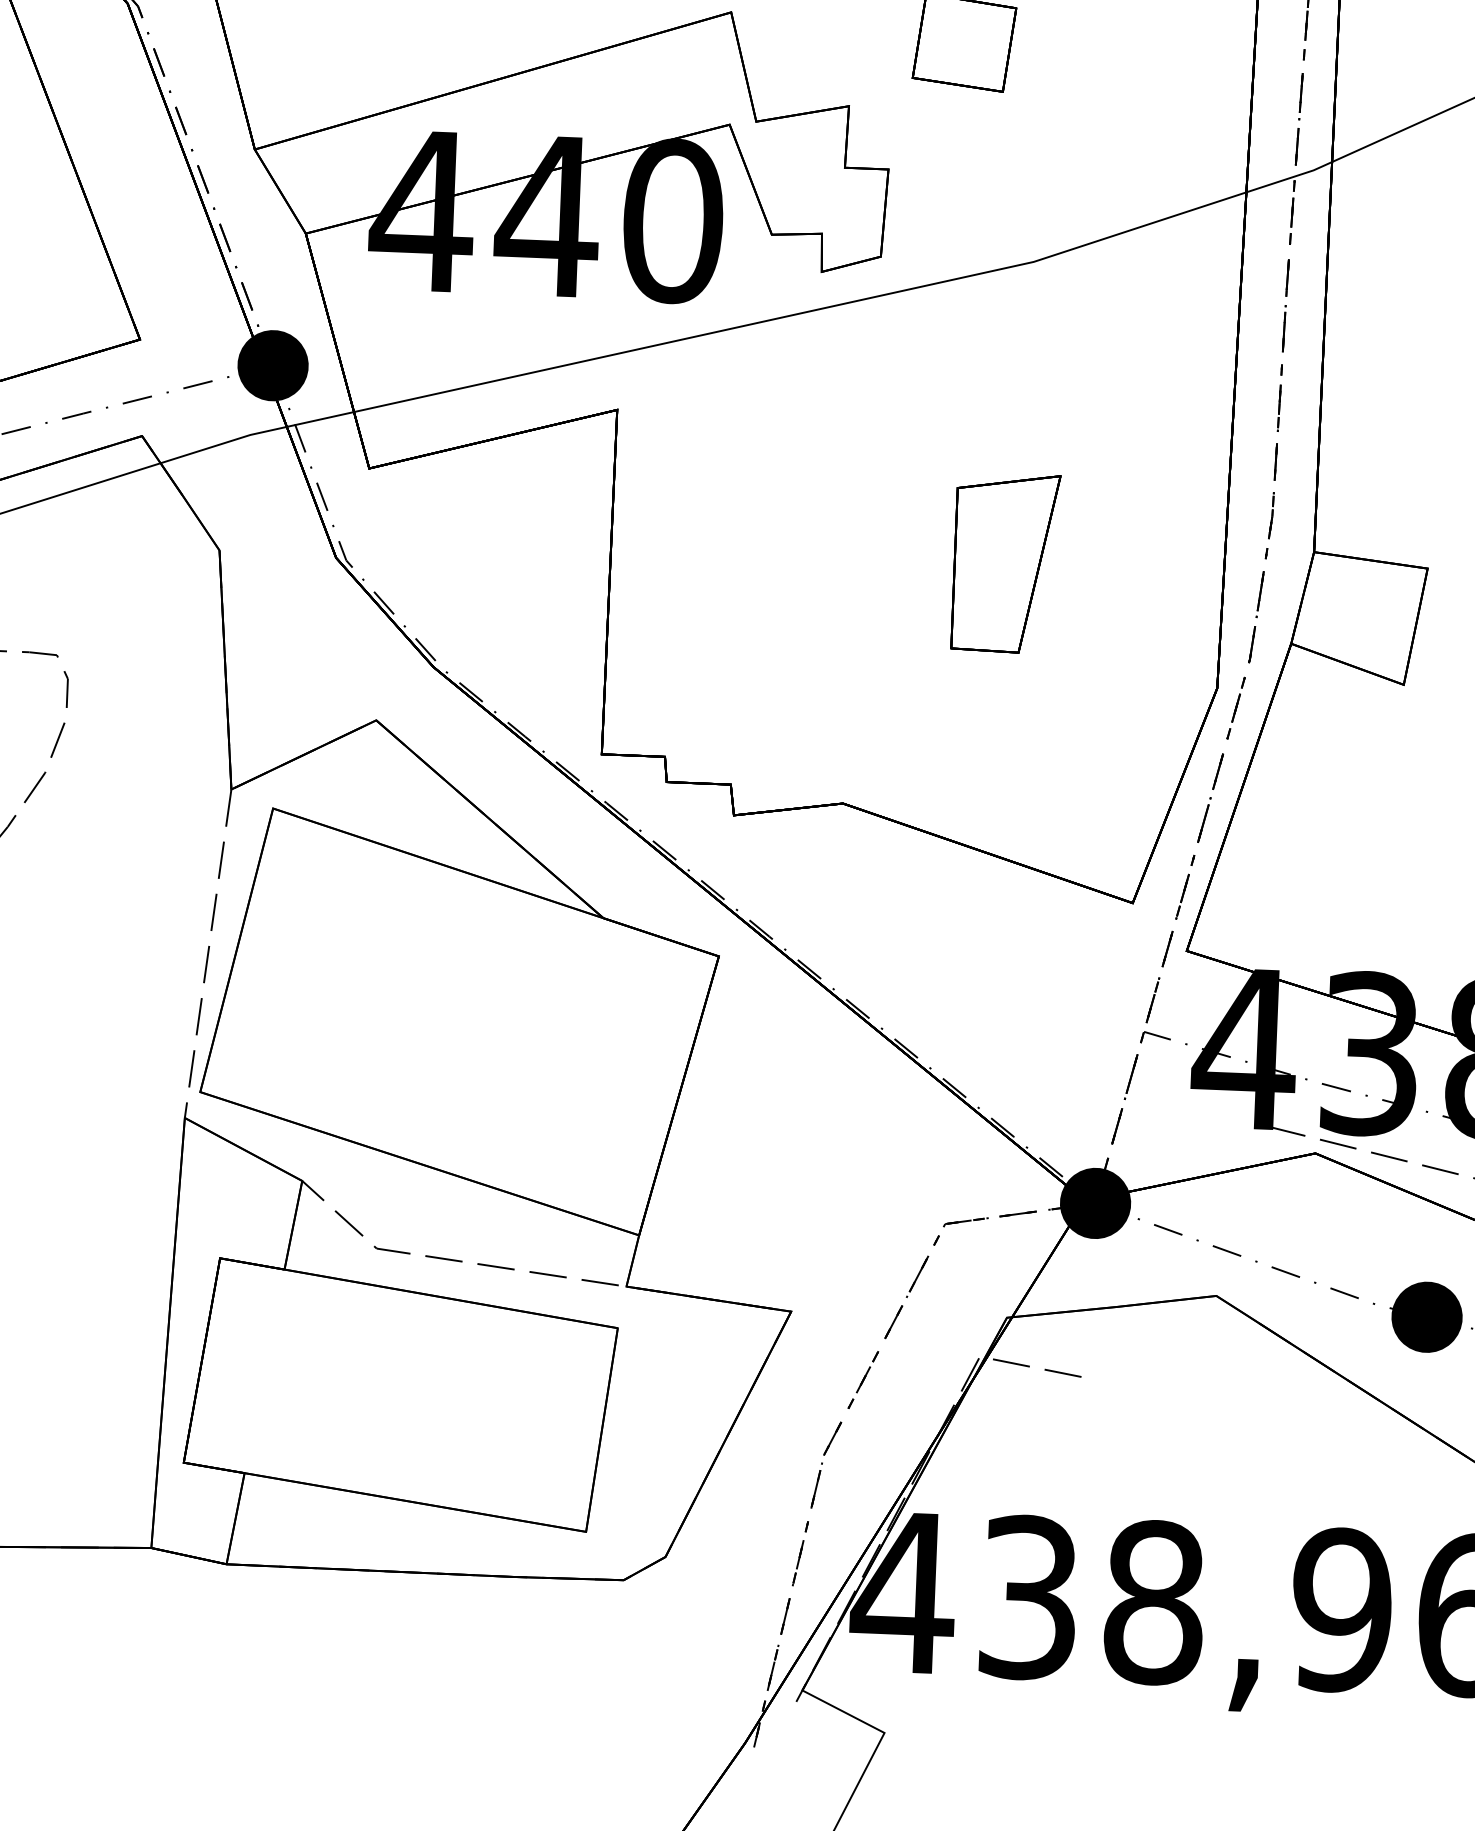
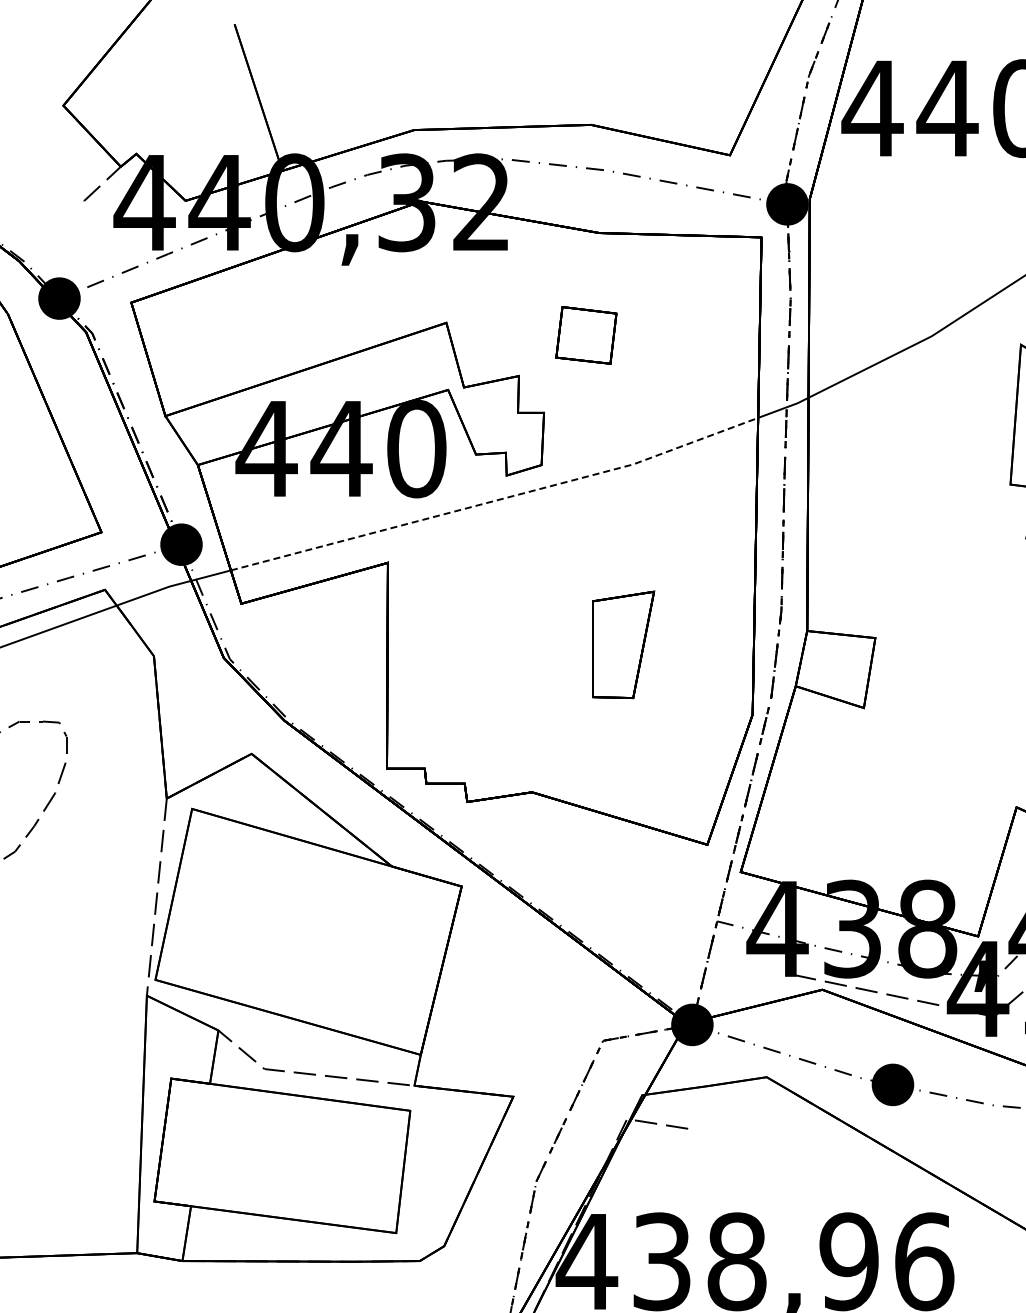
line: (804, 312) -> (497, 500), solid -> dashed

